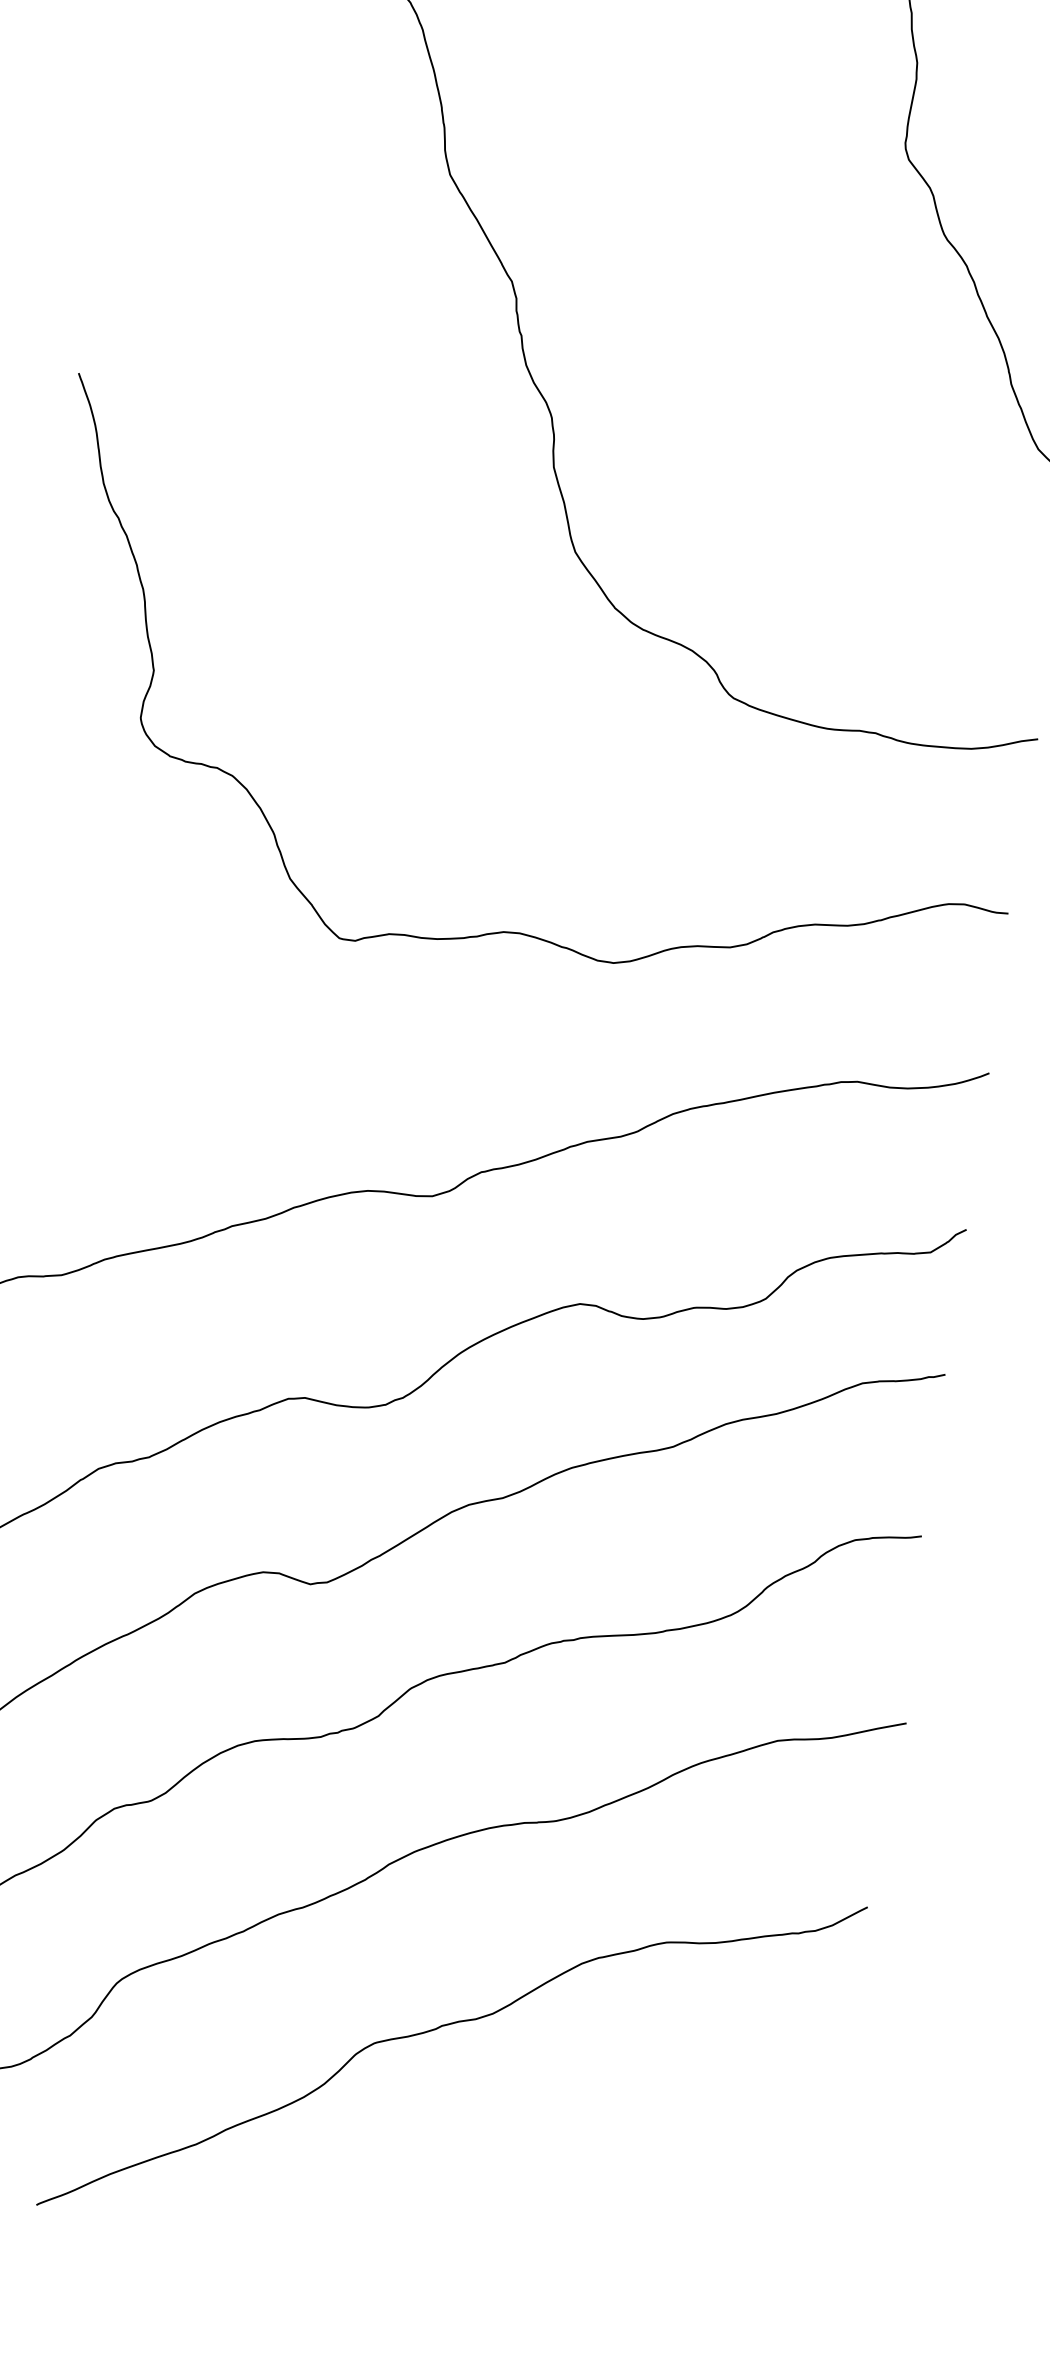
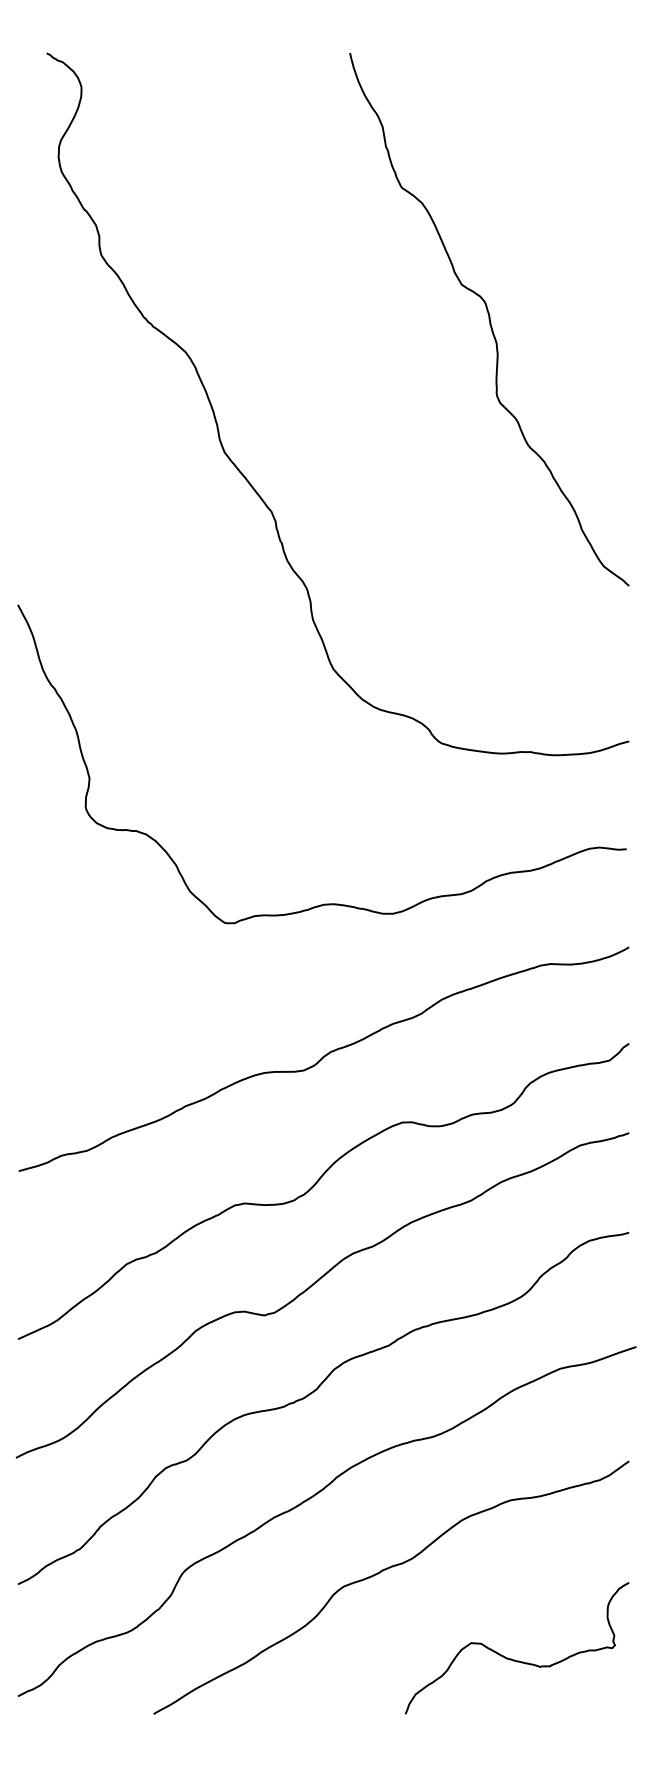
curve: (630, 2199) -> (511, 1658), added

